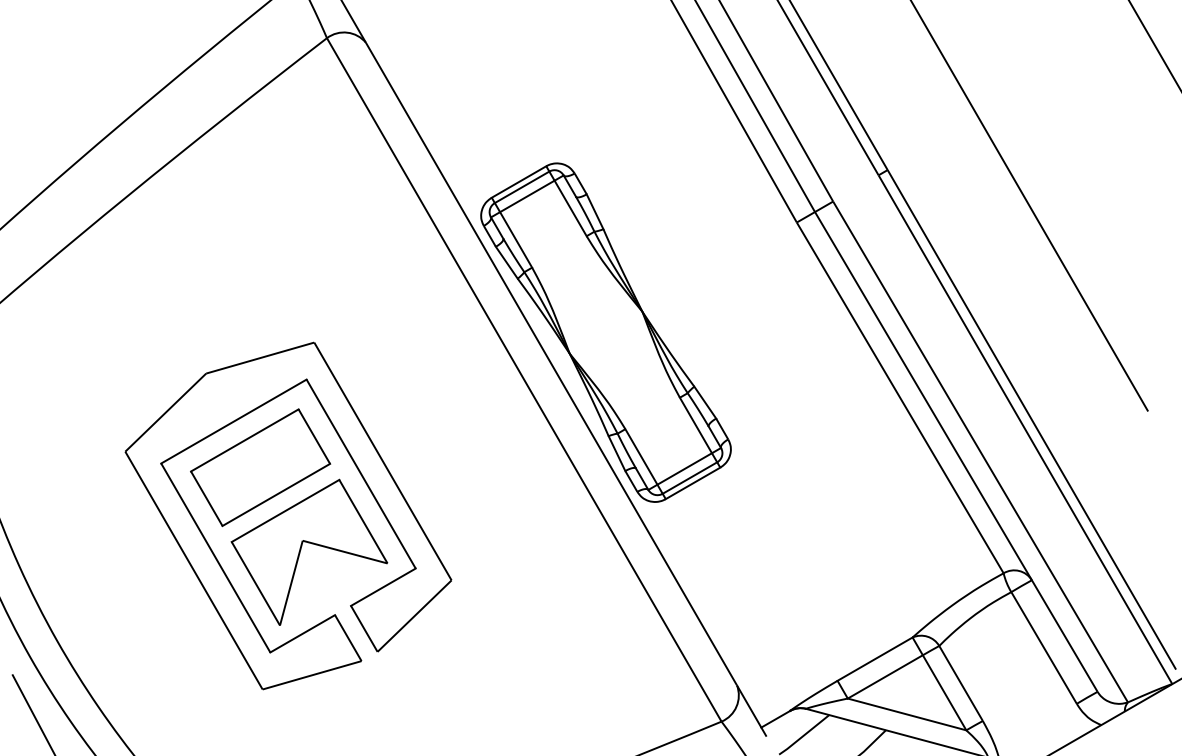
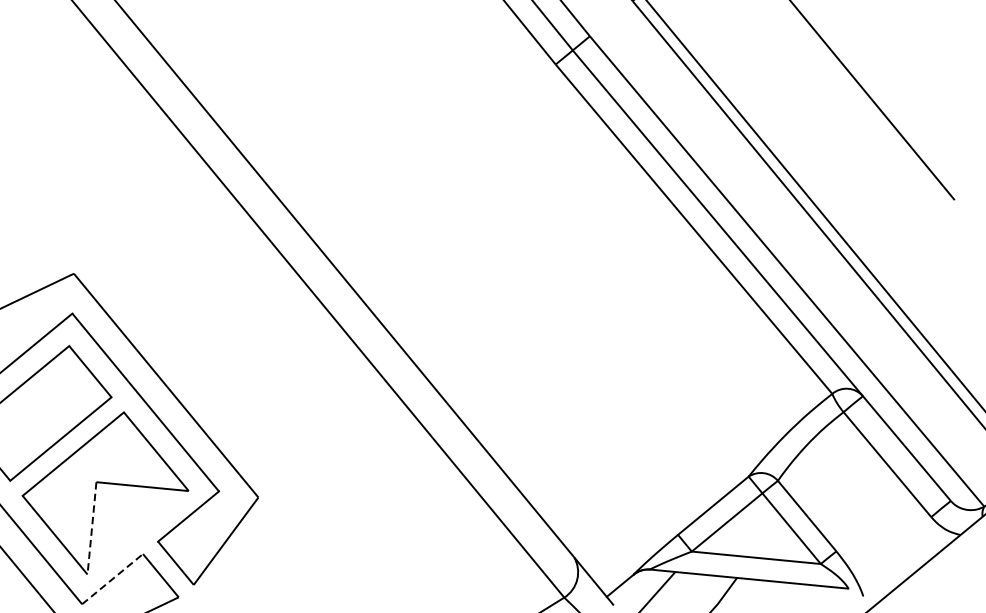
part: (605, 332) -> (375, 212), removed
line: (291, 583) -> (92, 528), solid -> dashed
line: (303, 633) -> (113, 578), solid -> dashed

